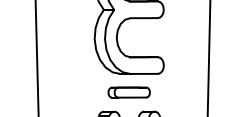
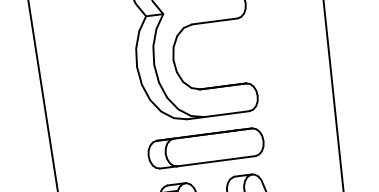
part: (128, 92) -> (204, 148), size x1.67

